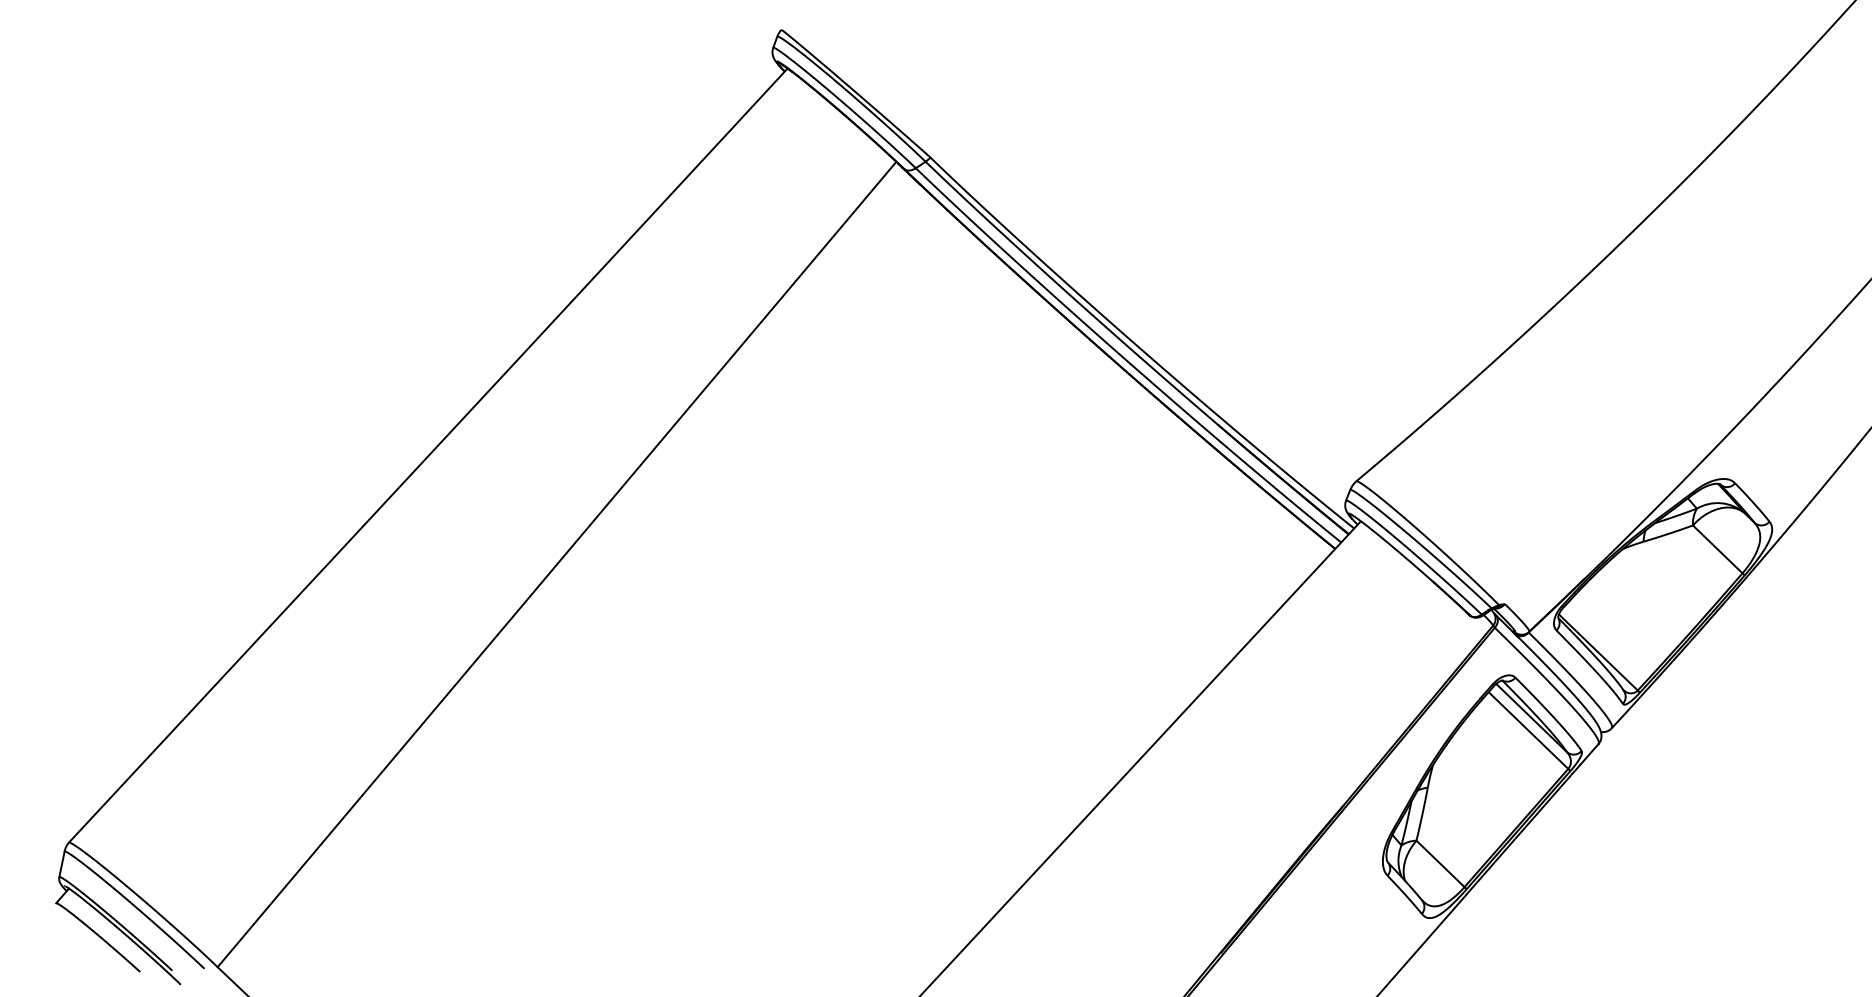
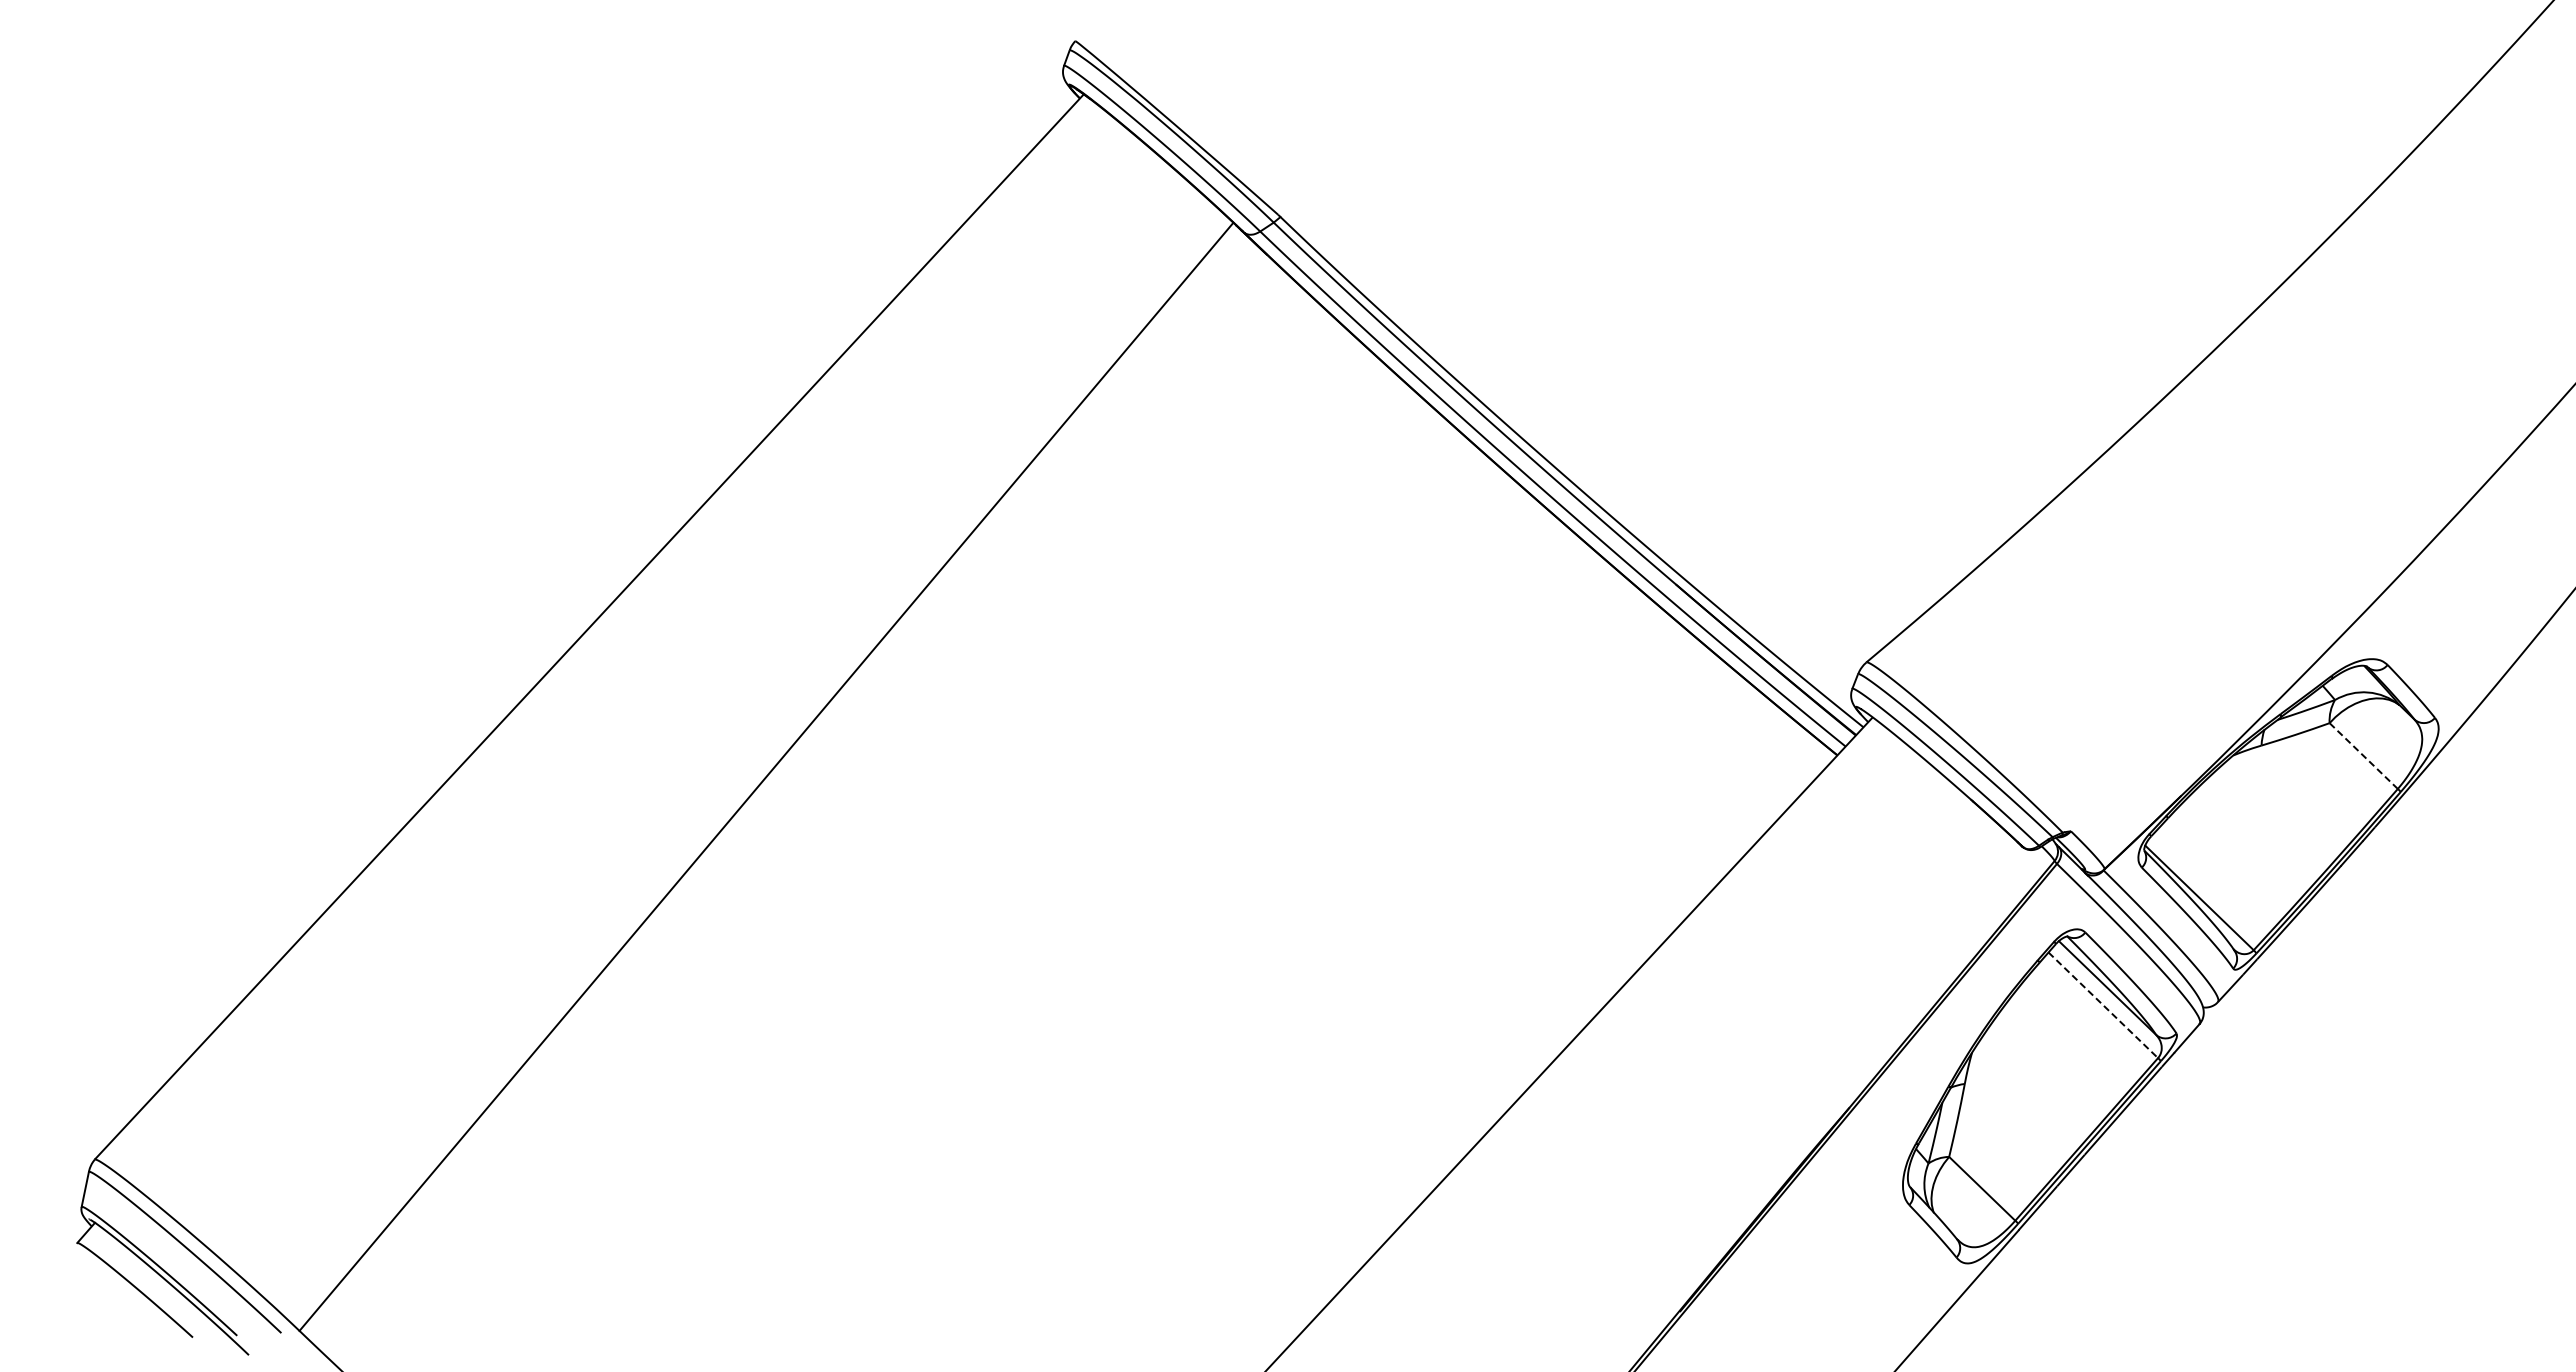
line: (1718, 549) -> (2364, 756), solid -> dashed
line: (1528, 730) -> (2103, 1005), solid -> dashed

